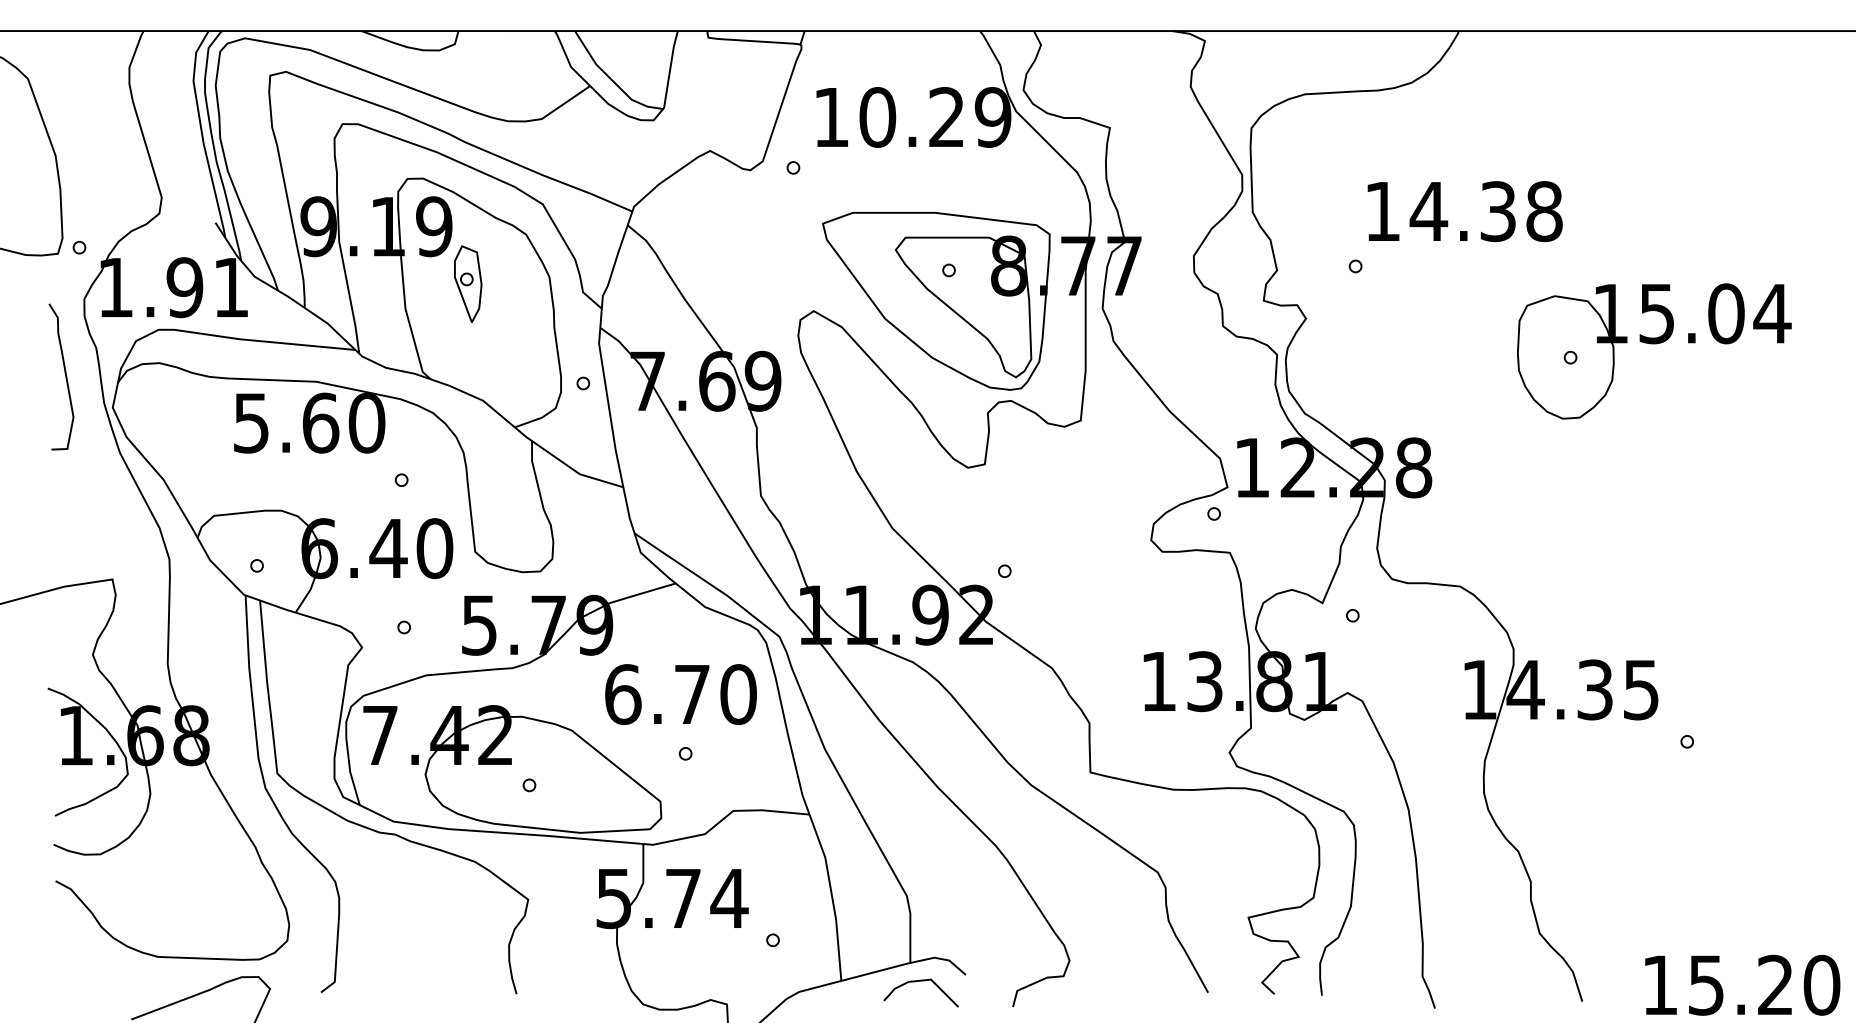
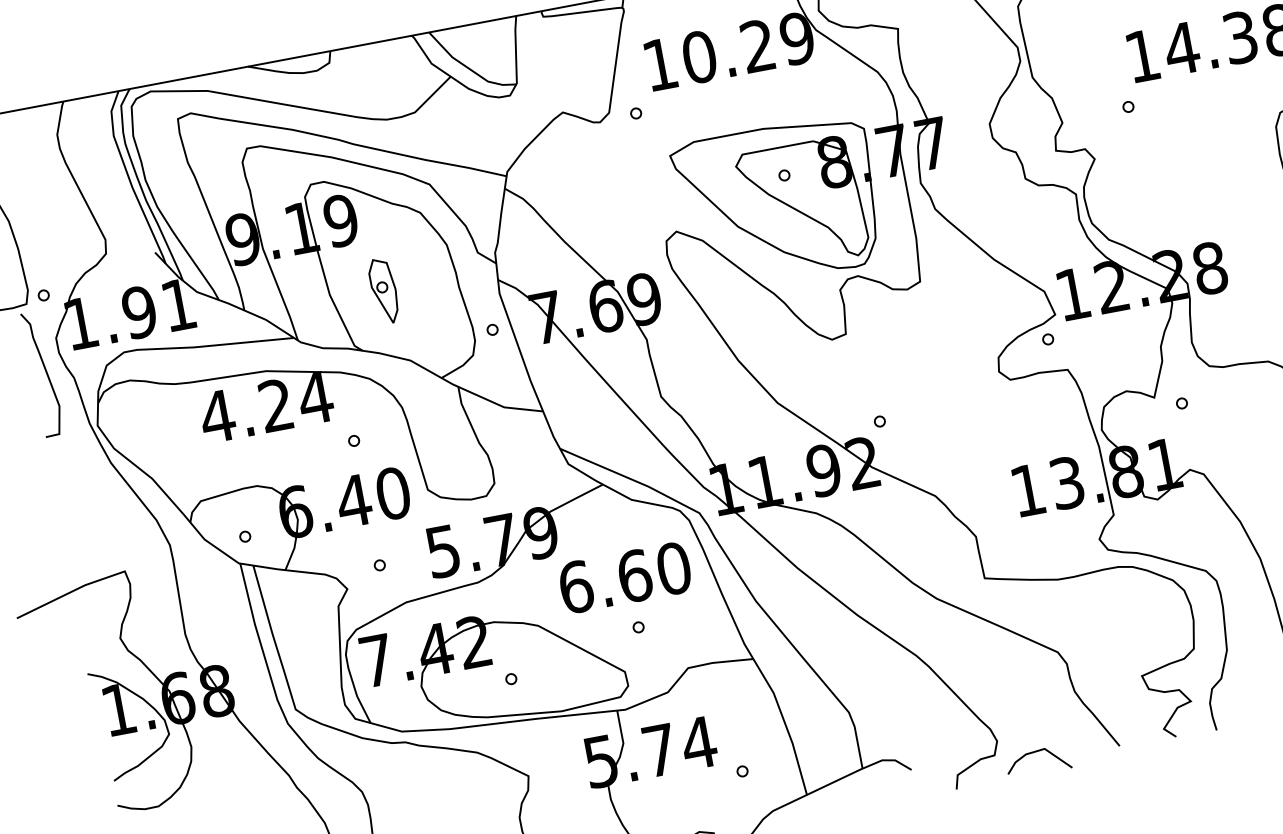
part: (468, 283) -> (384, 290), moved
curve: (65, 376) -> (46, 372), moved
text: (309, 422) -> (266, 406), 5.60 -> 4.24
text: (692, 694) -> (634, 575), 6.70 -> 6.60
curve: (920, 981) -> (1036, 752), moved

